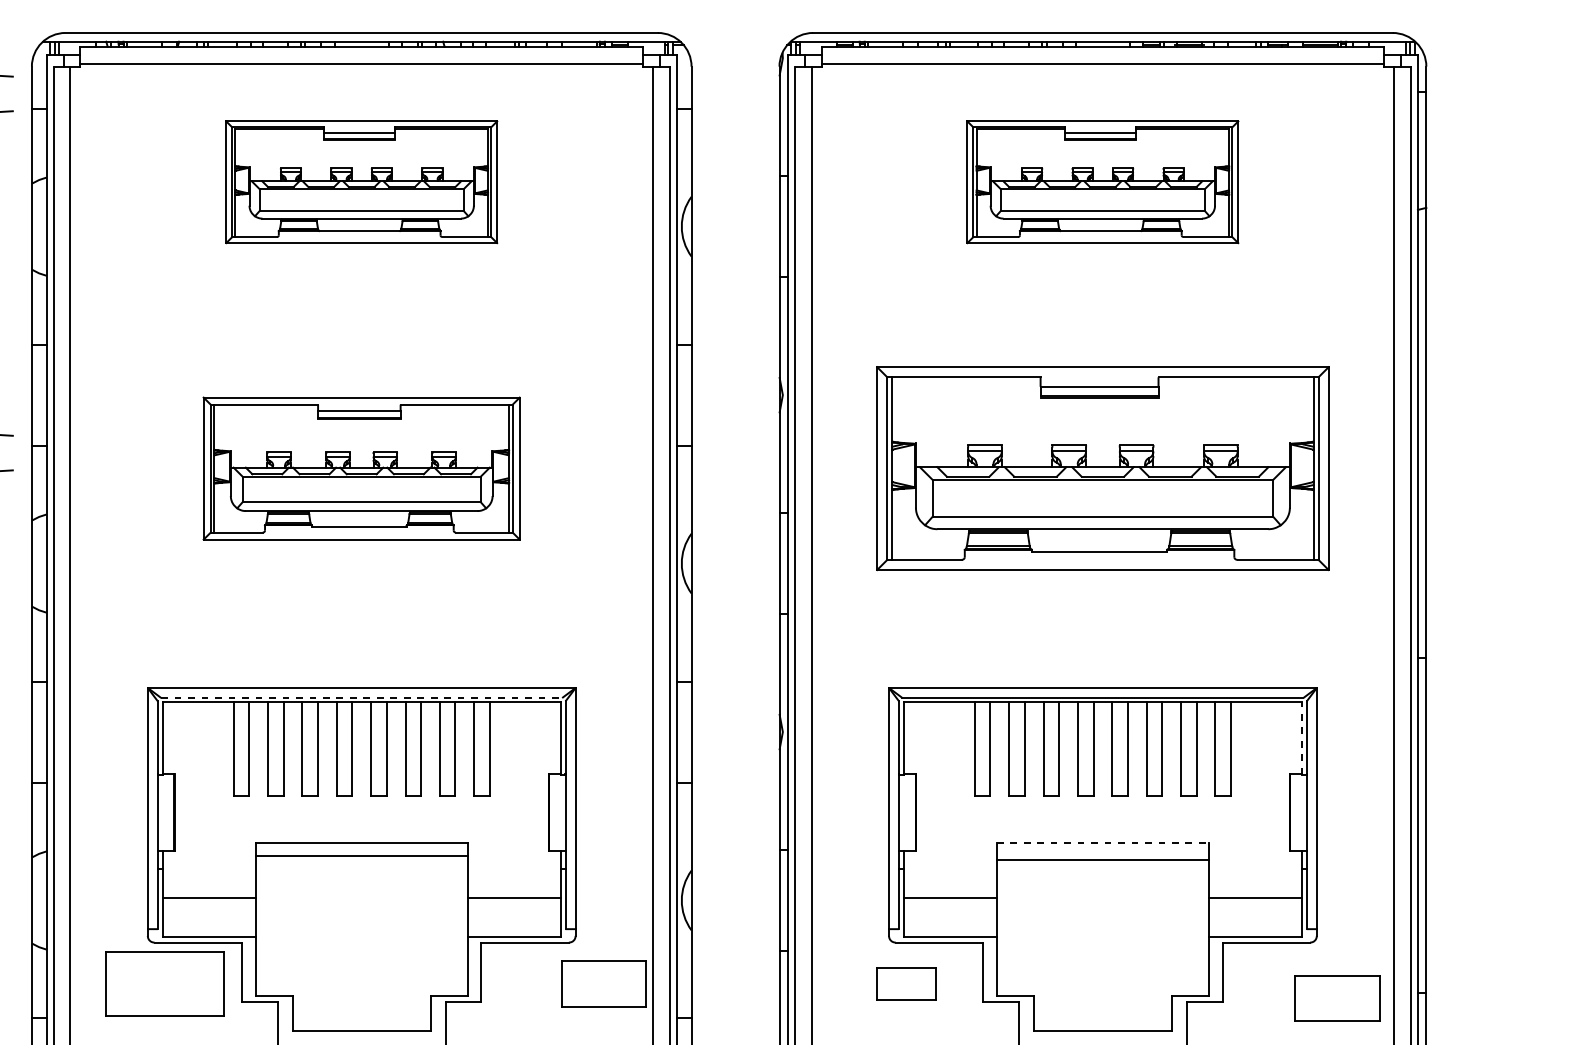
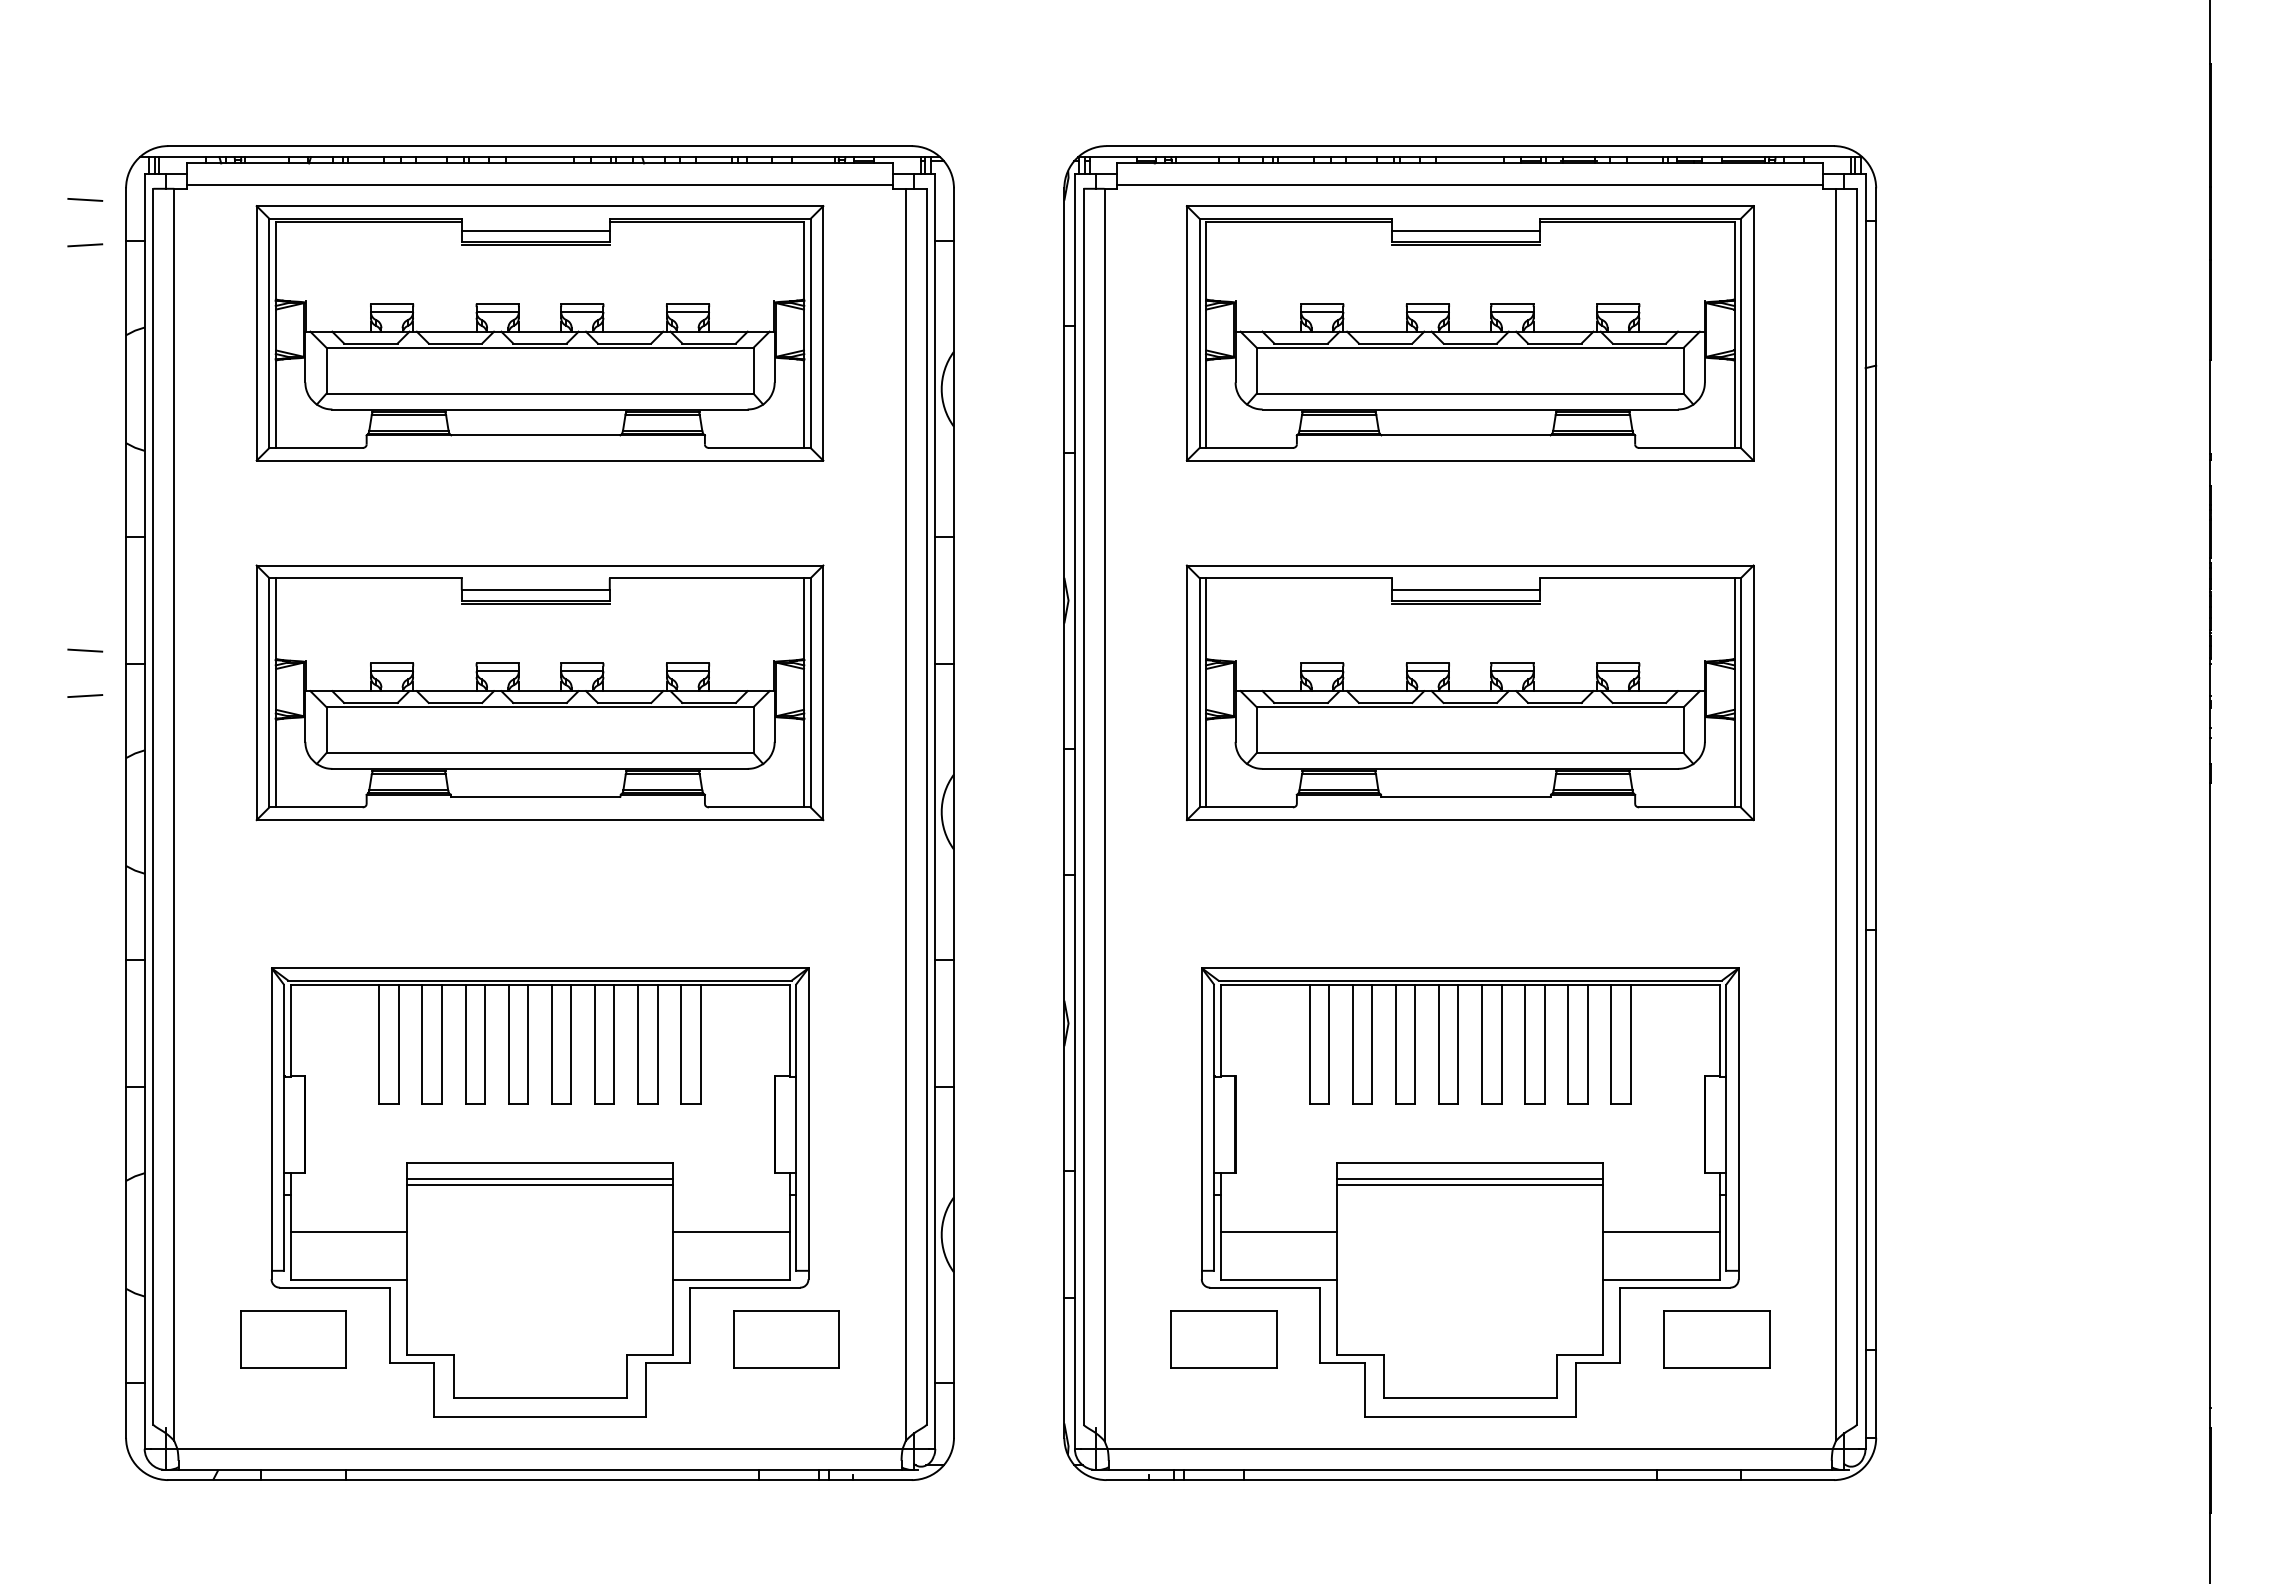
part: (361, 182) -> (539, 333), size x1.67
part: (1102, 182) -> (1469, 333), size x1.67
part: (361, 468) -> (539, 692), size x1.43
line: (362, 697) -> (540, 980), dashed -> solid
line: (1301, 738) -> (1719, 1031), dashed -> solid
line: (1103, 843) -> (1470, 1163), dashed -> solid
line: (1103, 856) -> (1470, 1179), added
line: (361, 860) -> (539, 1184), added
part: (165, 983) -> (293, 1339), size x0.71
part: (604, 983) -> (786, 1339), moved
part: (906, 983) -> (1223, 1339), size x1.43
part: (1337, 998) -> (1716, 1339), moved

